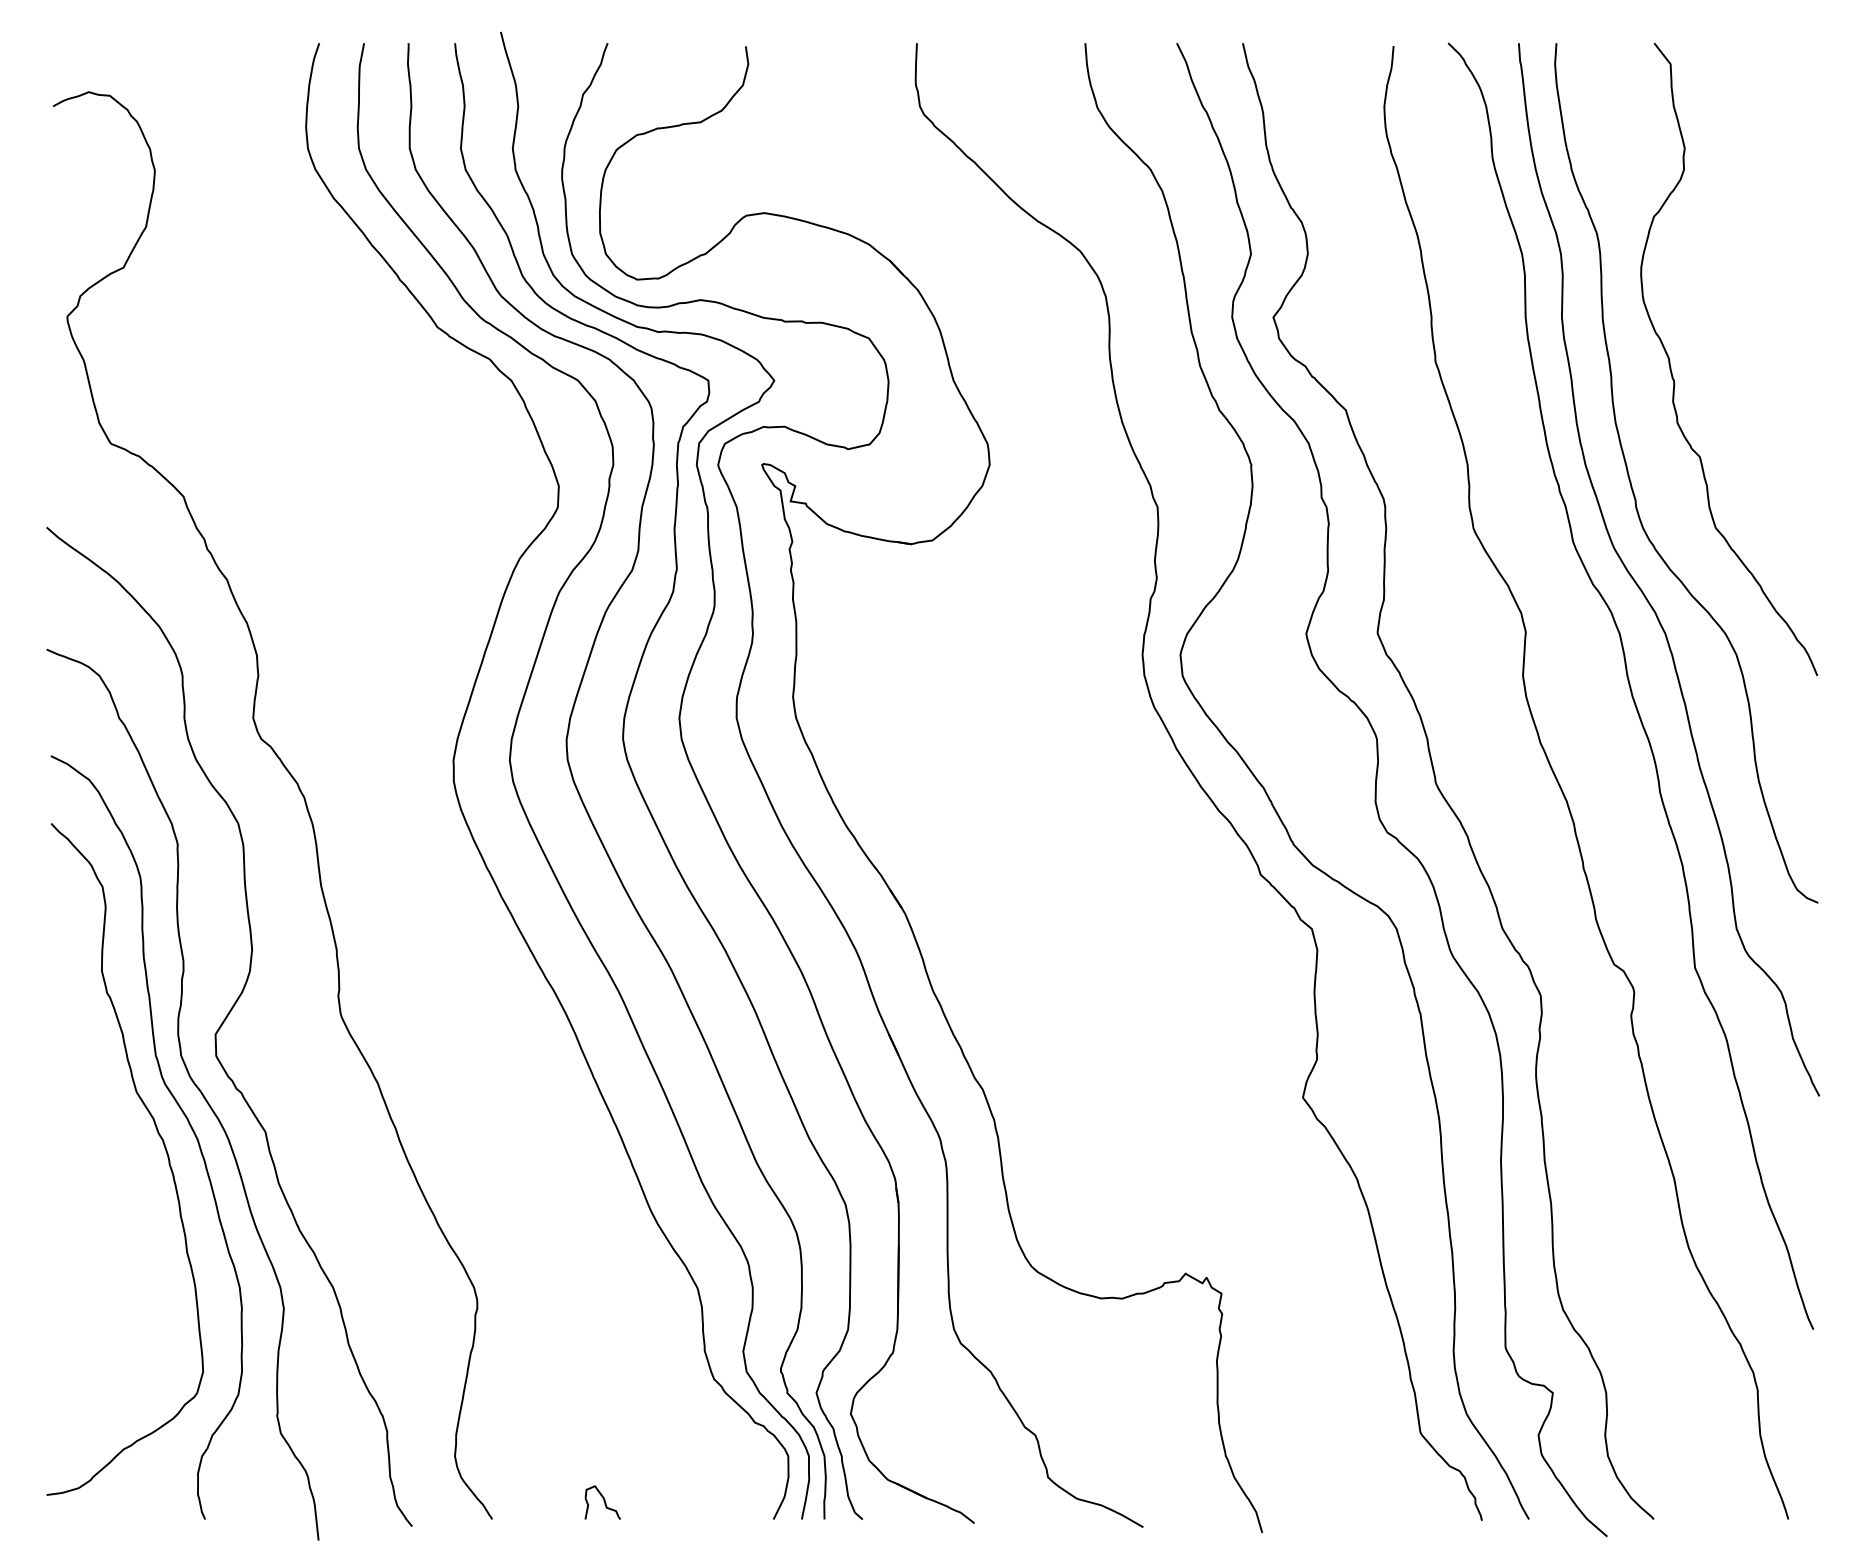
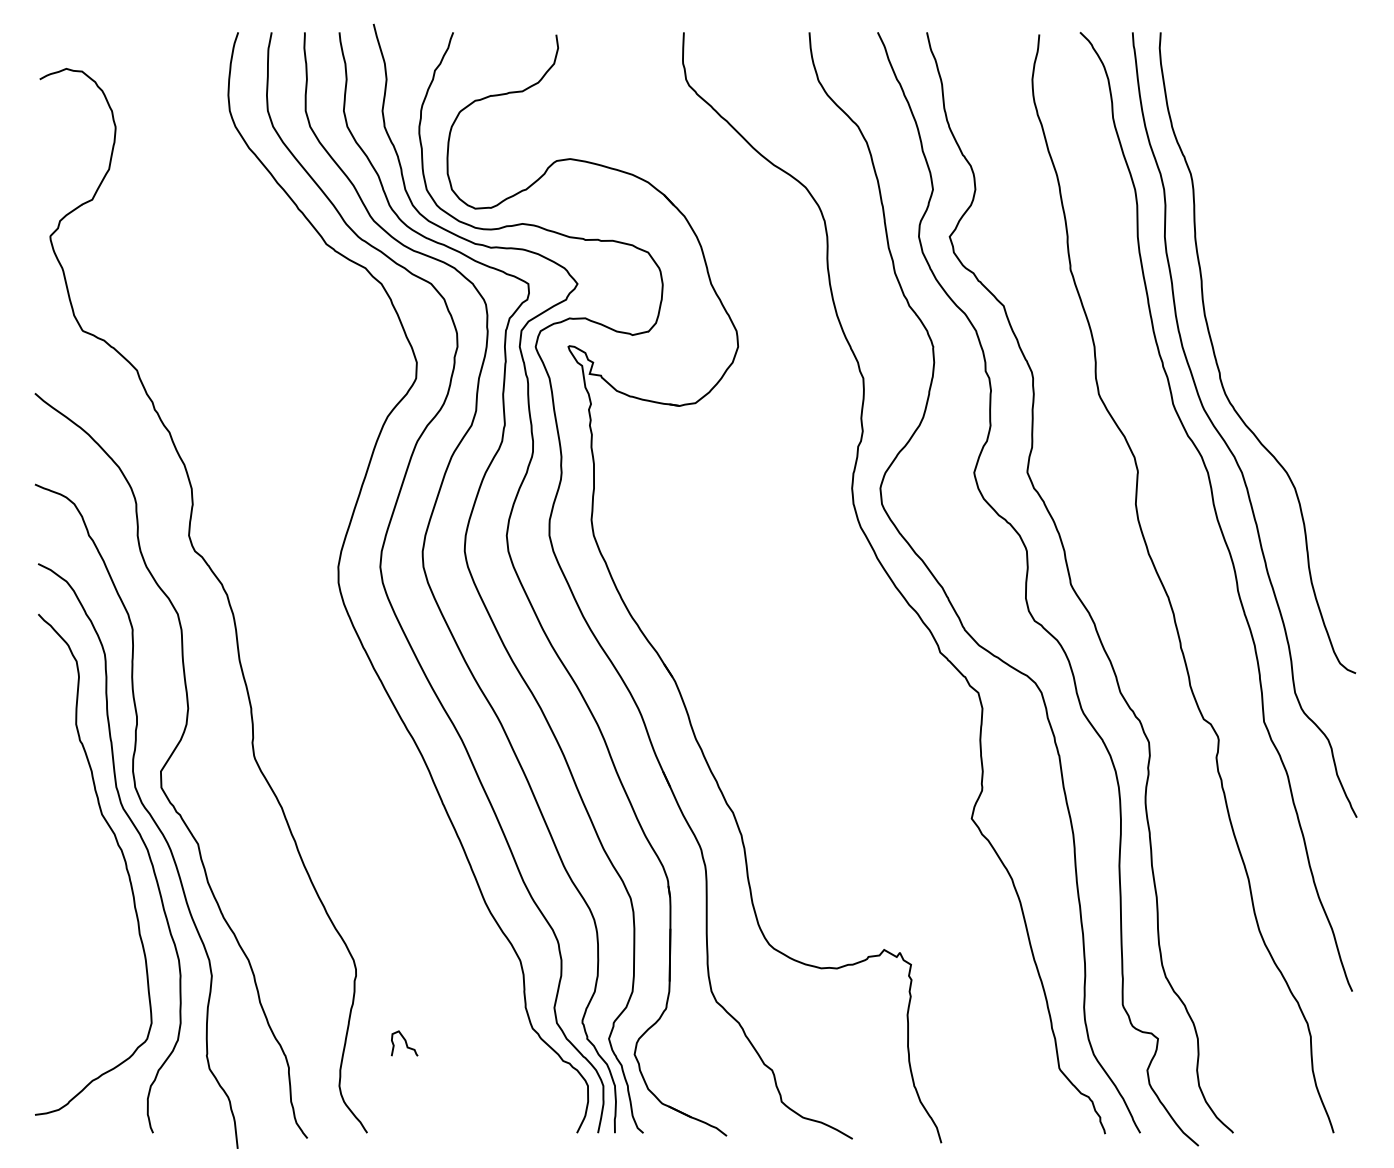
curve: (1675, 379) -> (1249, 283), removed
curve: (603, 1502) -> (405, 1043), moved

